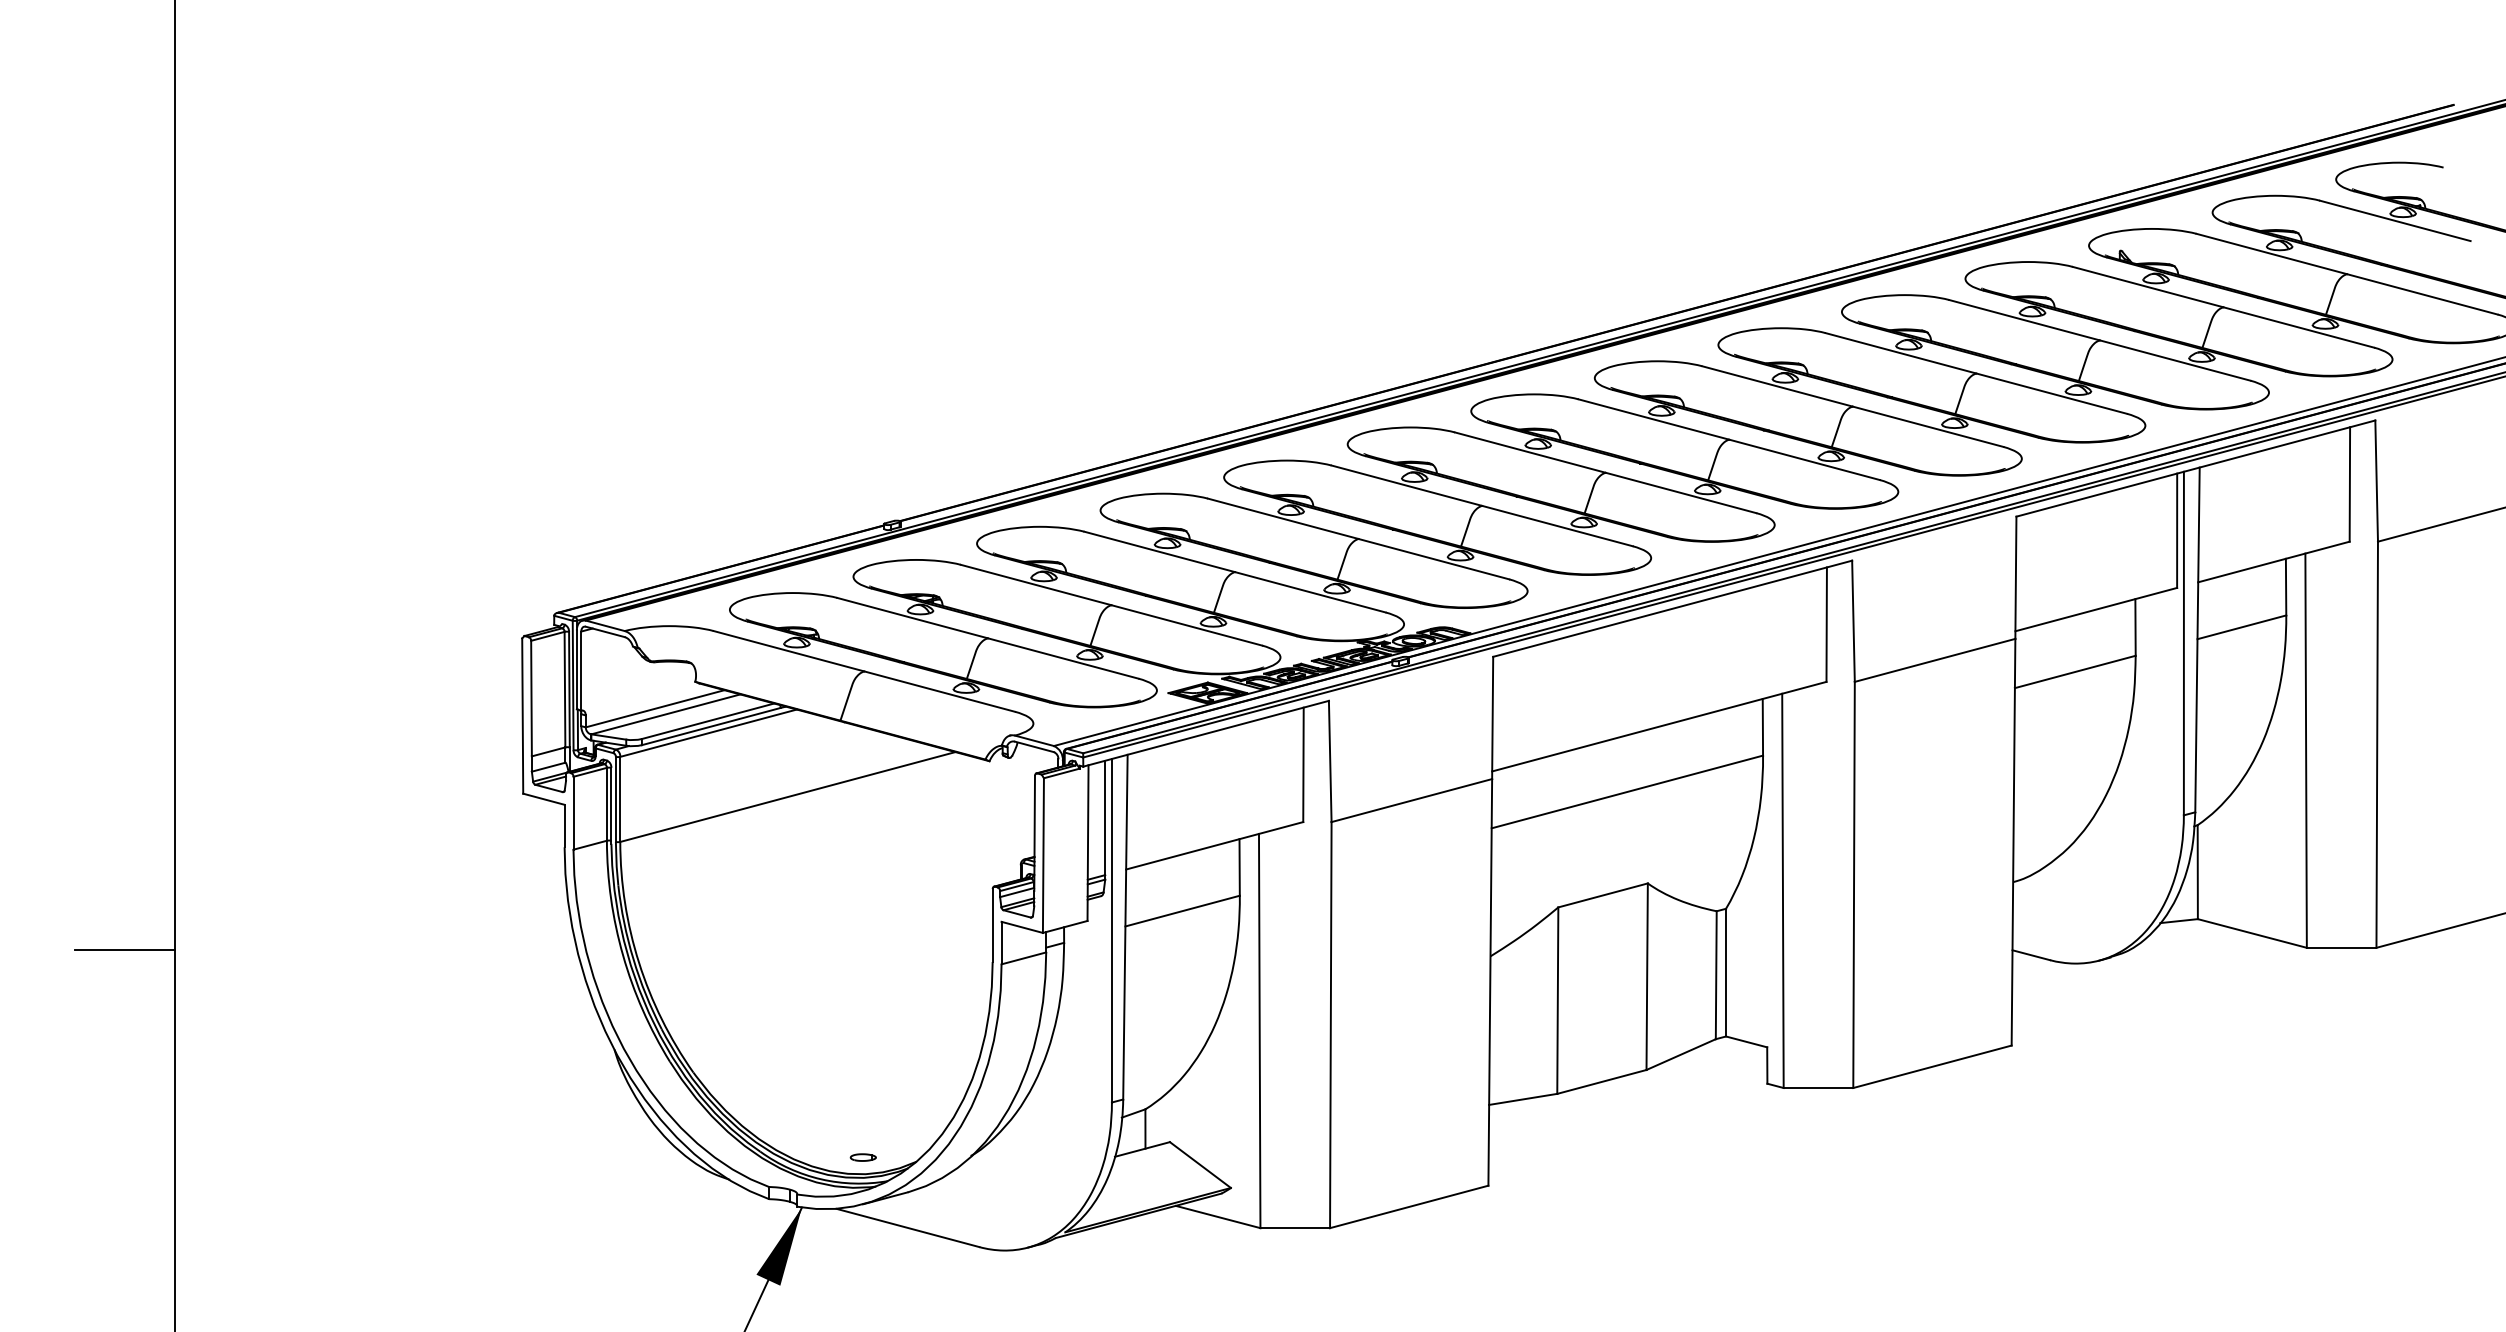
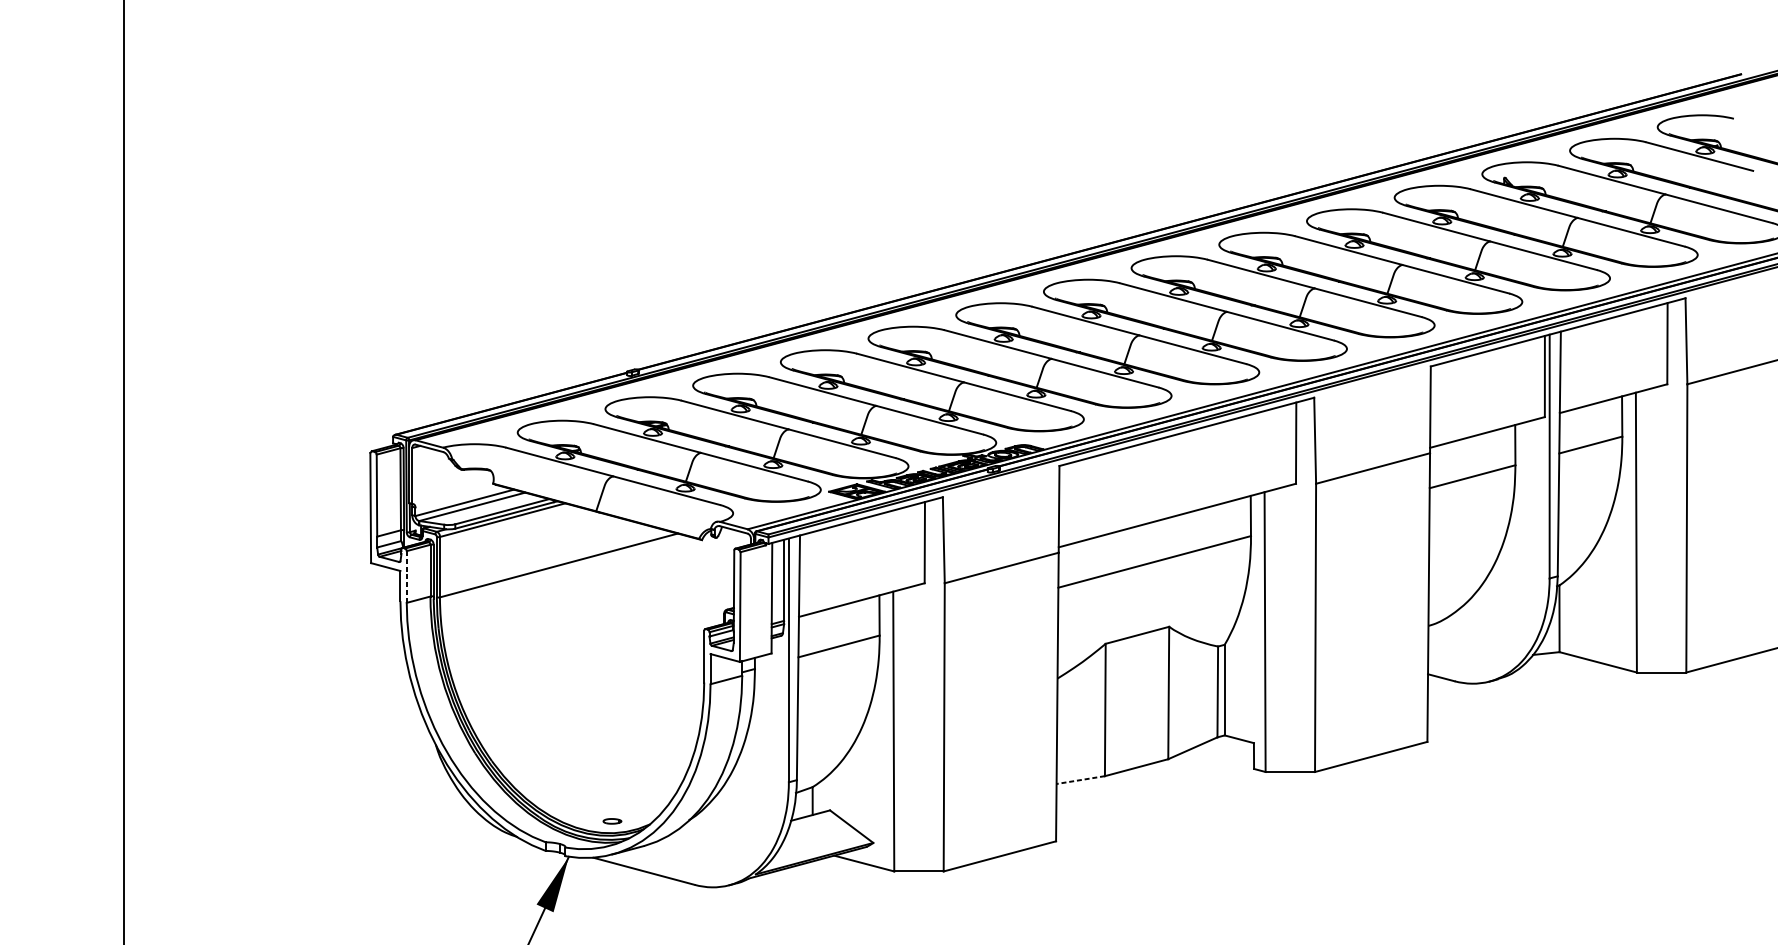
line: (573, 812) -> (406, 576), solid -> dashed
line: (125, 950) -> (88, 674), removed
line: (1522, 1099) -> (1080, 780), solid -> dashed

